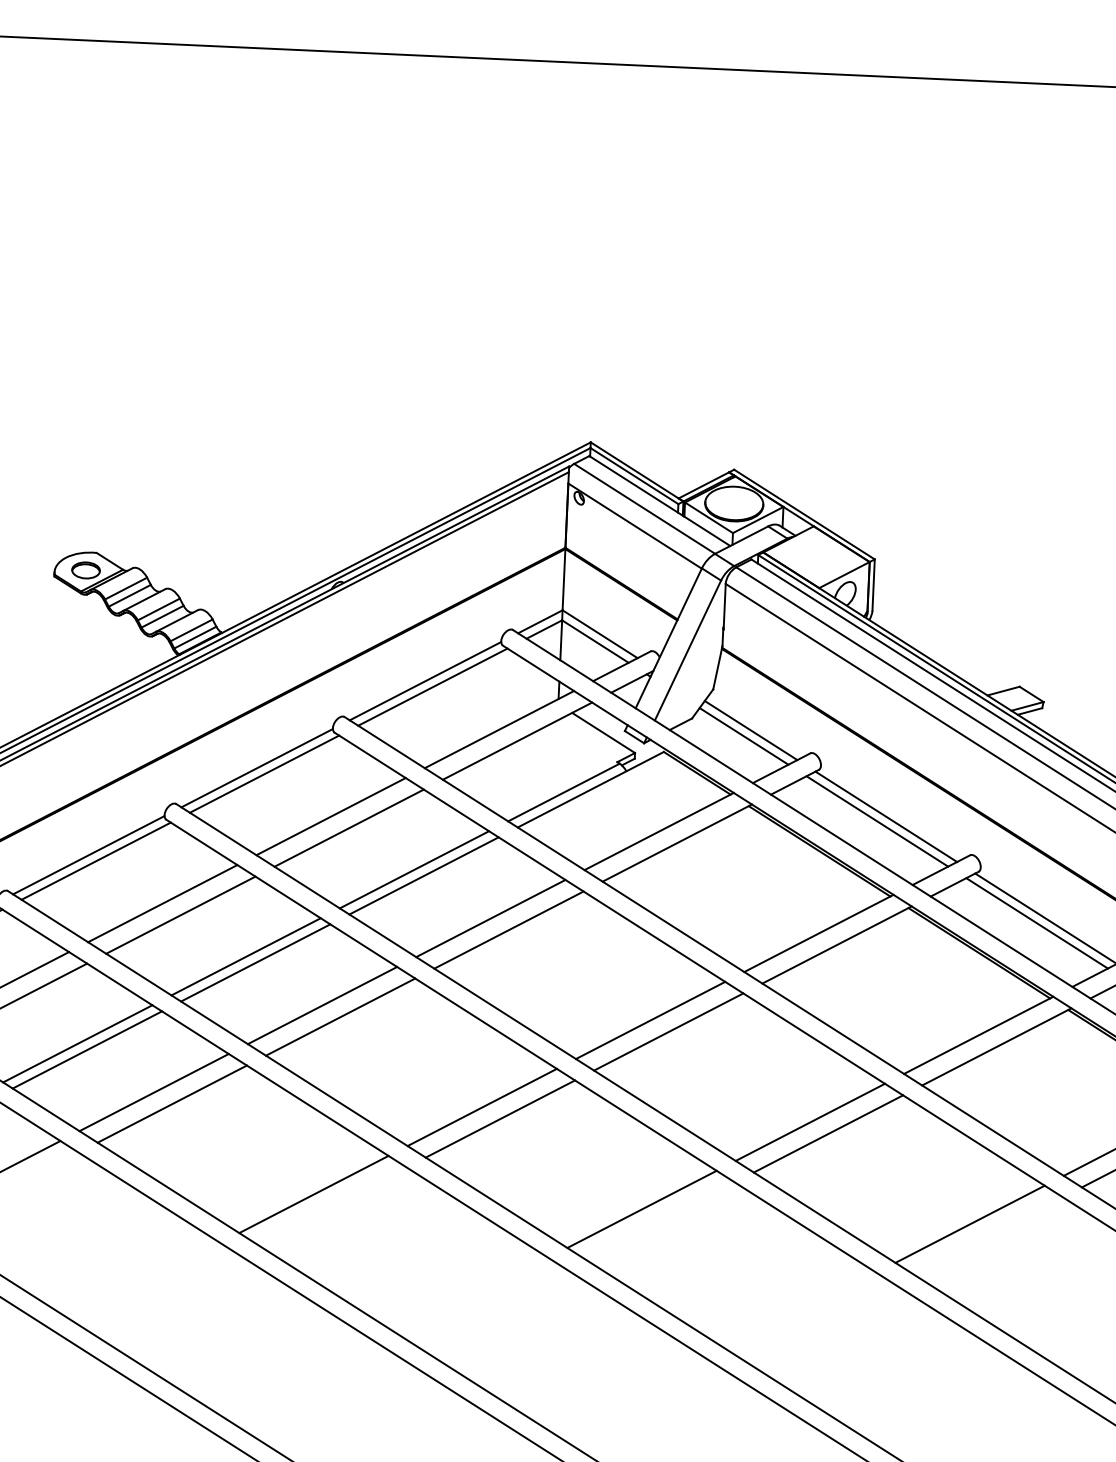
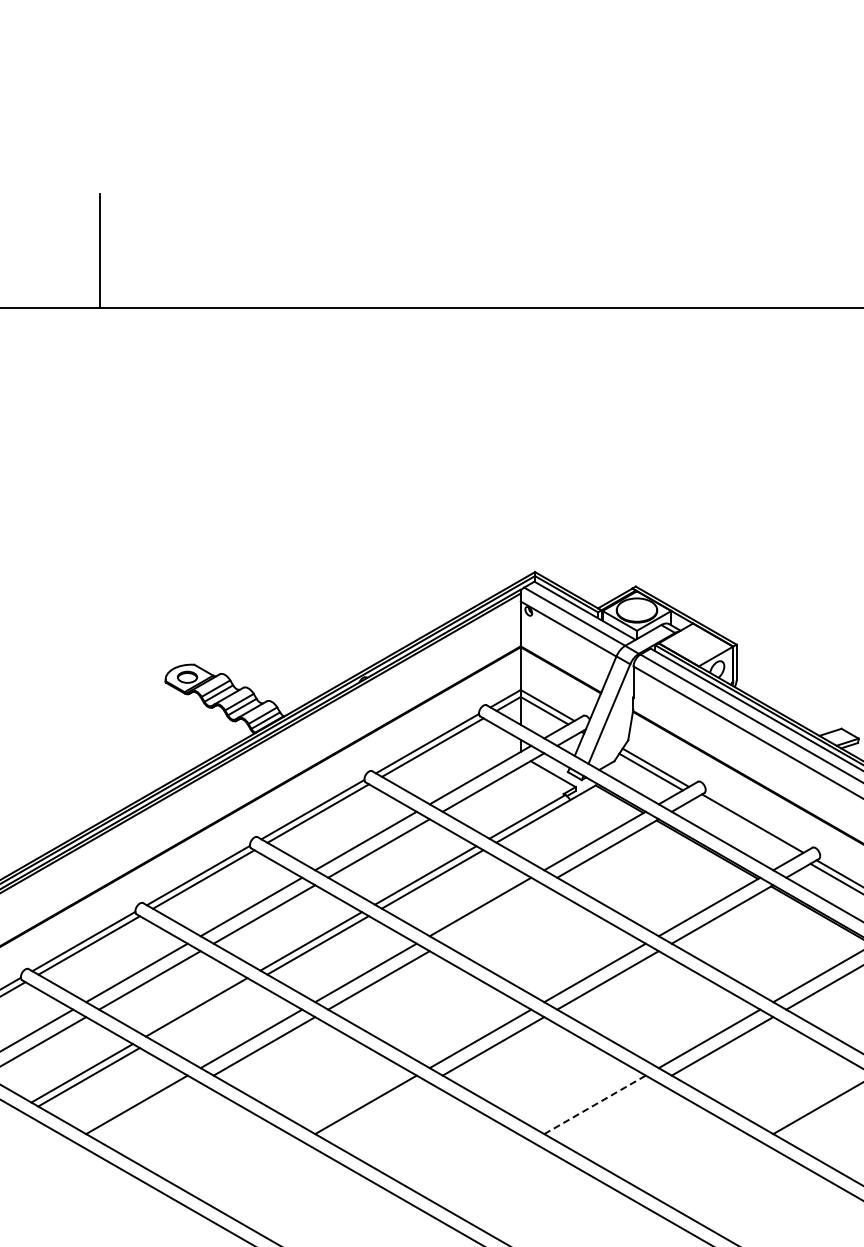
line: (877, 820) -> (746, 826), removed
line: (508, 930) -> (493, 914), removed
line: (87, 1050) -> (203, 1011), removed
line: (642, 1208) -> (595, 1104), solid -> dashed

